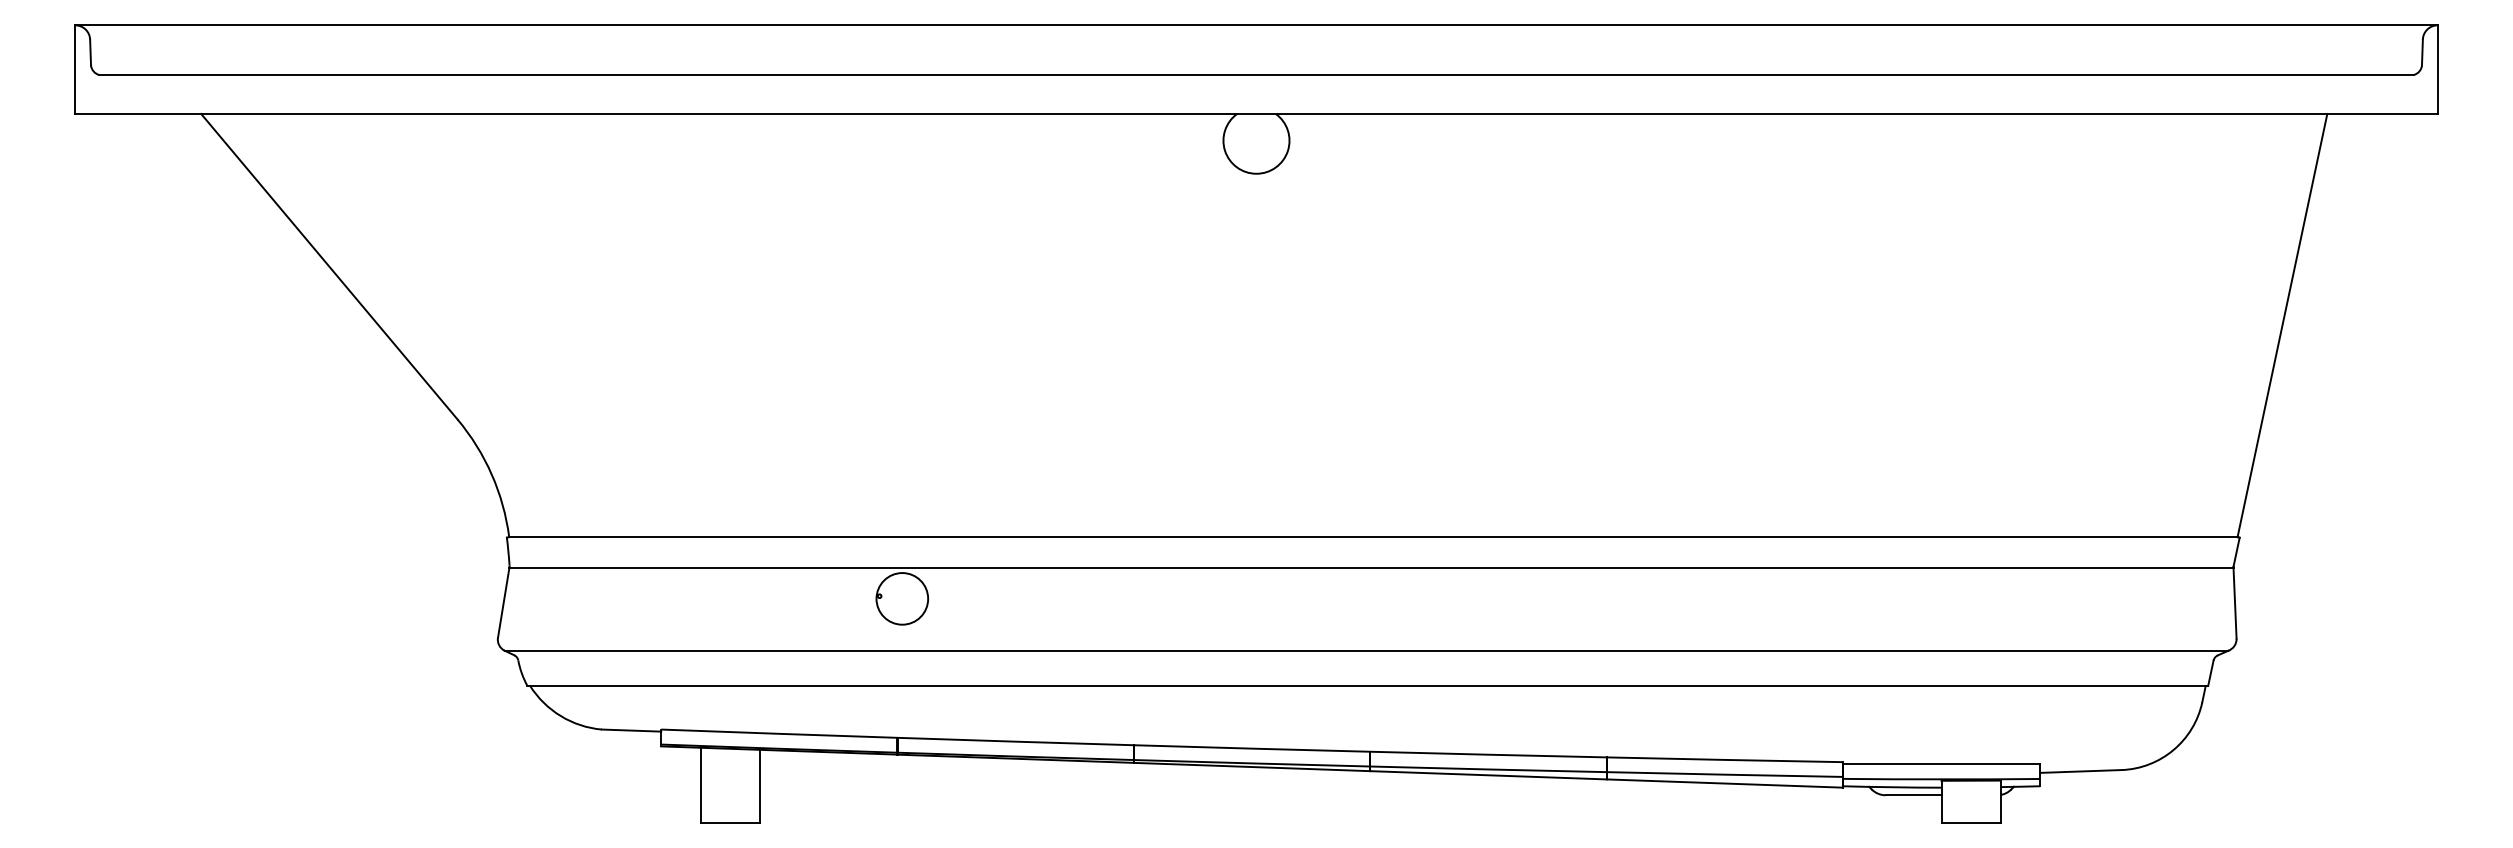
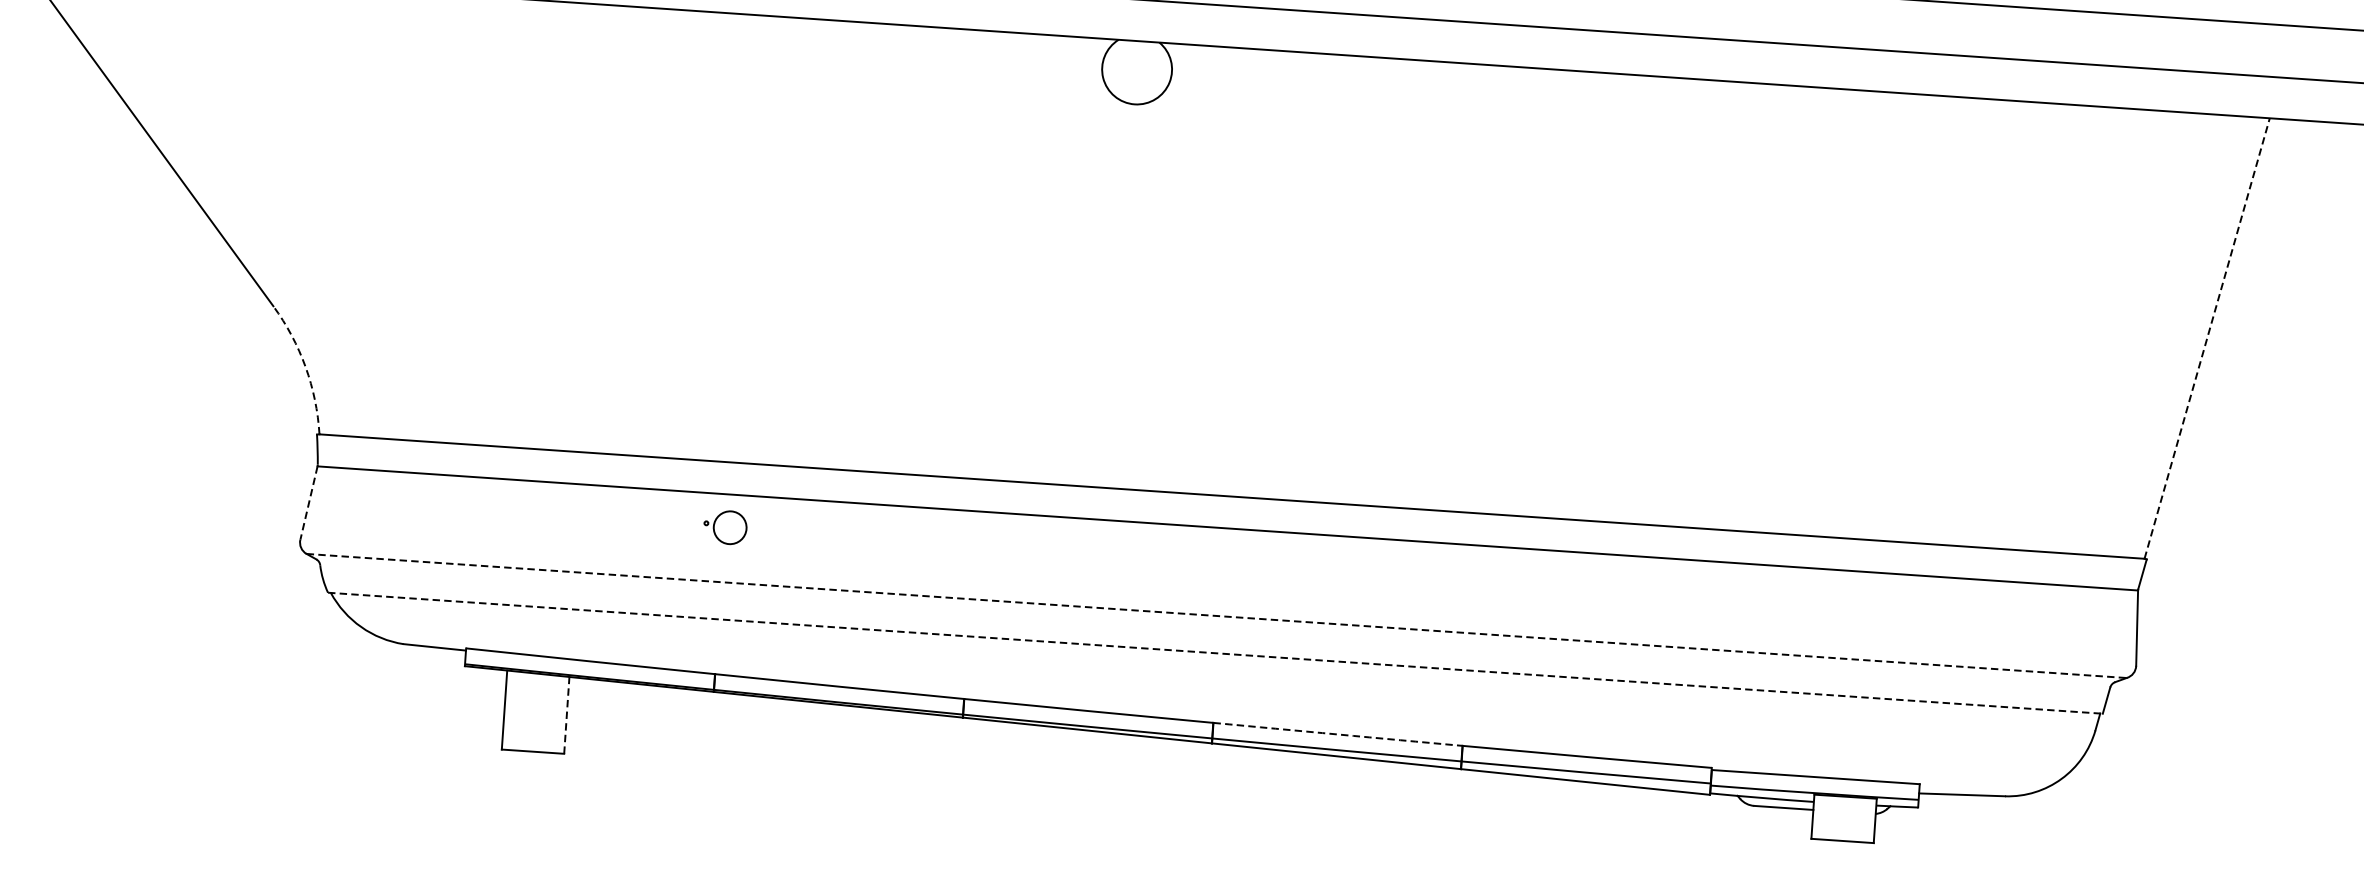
line: (2282, 325) -> (2207, 338), solid -> dashed
arc: (491, 474) -> (305, 366), solid -> dashed
circle: (902, 598) -> (730, 527), size x0.6
line: (503, 602) -> (308, 502), solid -> dashed
line: (1366, 650) -> (1216, 615), solid -> dashed
line: (1368, 685) -> (1216, 652), solid -> dashed
arc: (1488, 754) -> (1337, 734), solid -> dashed
line: (760, 785) -> (566, 714), solid -> dashed

